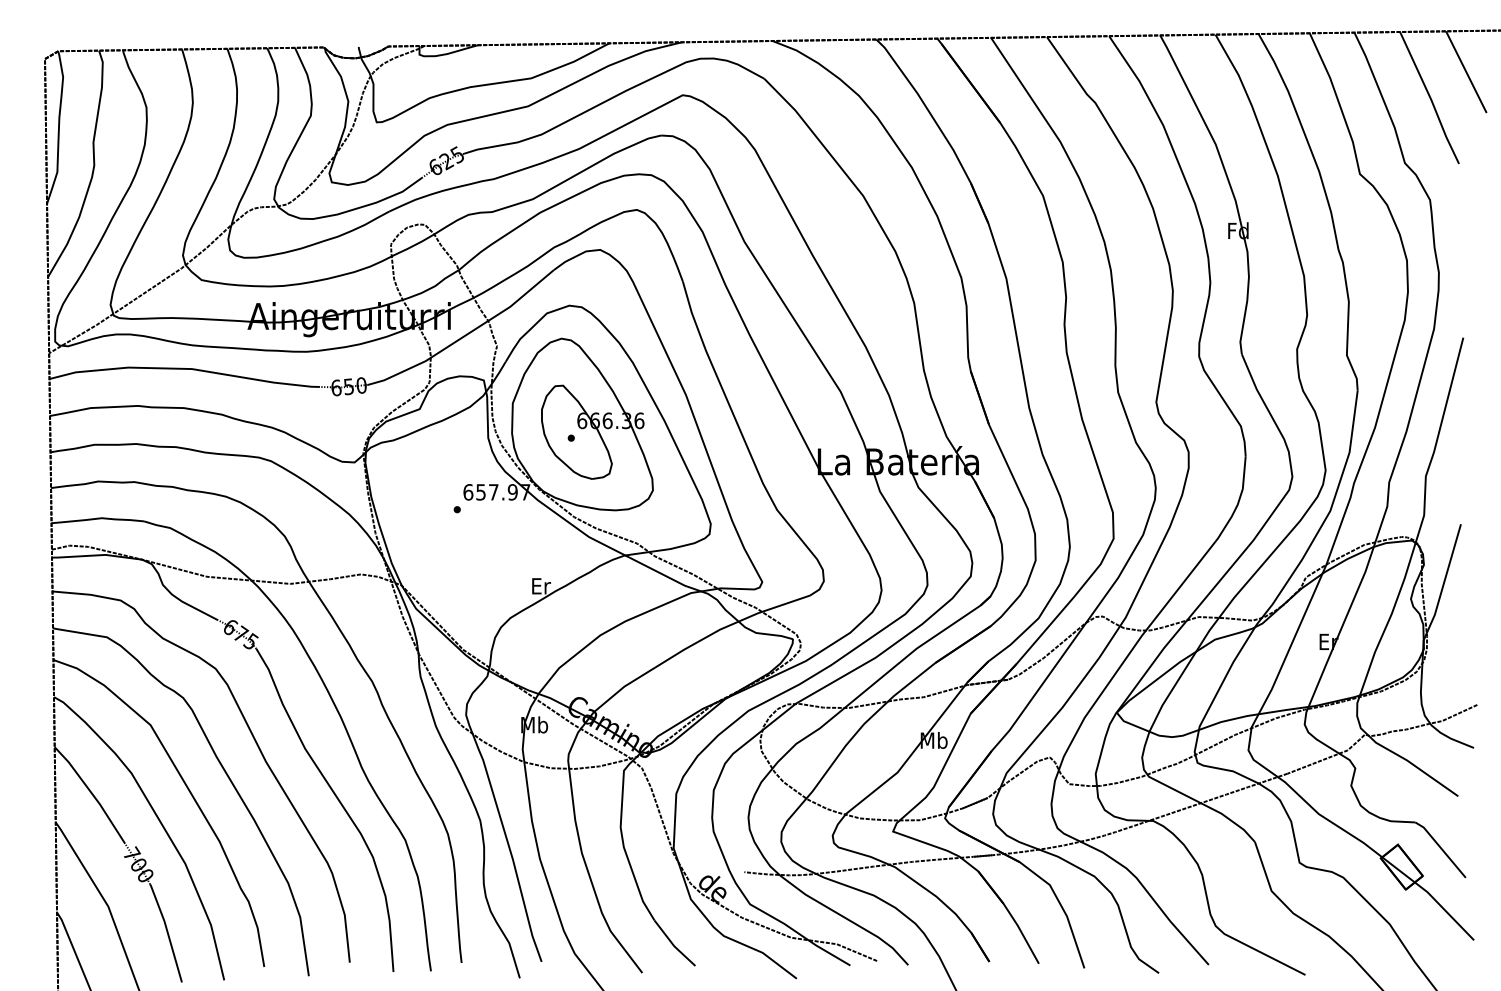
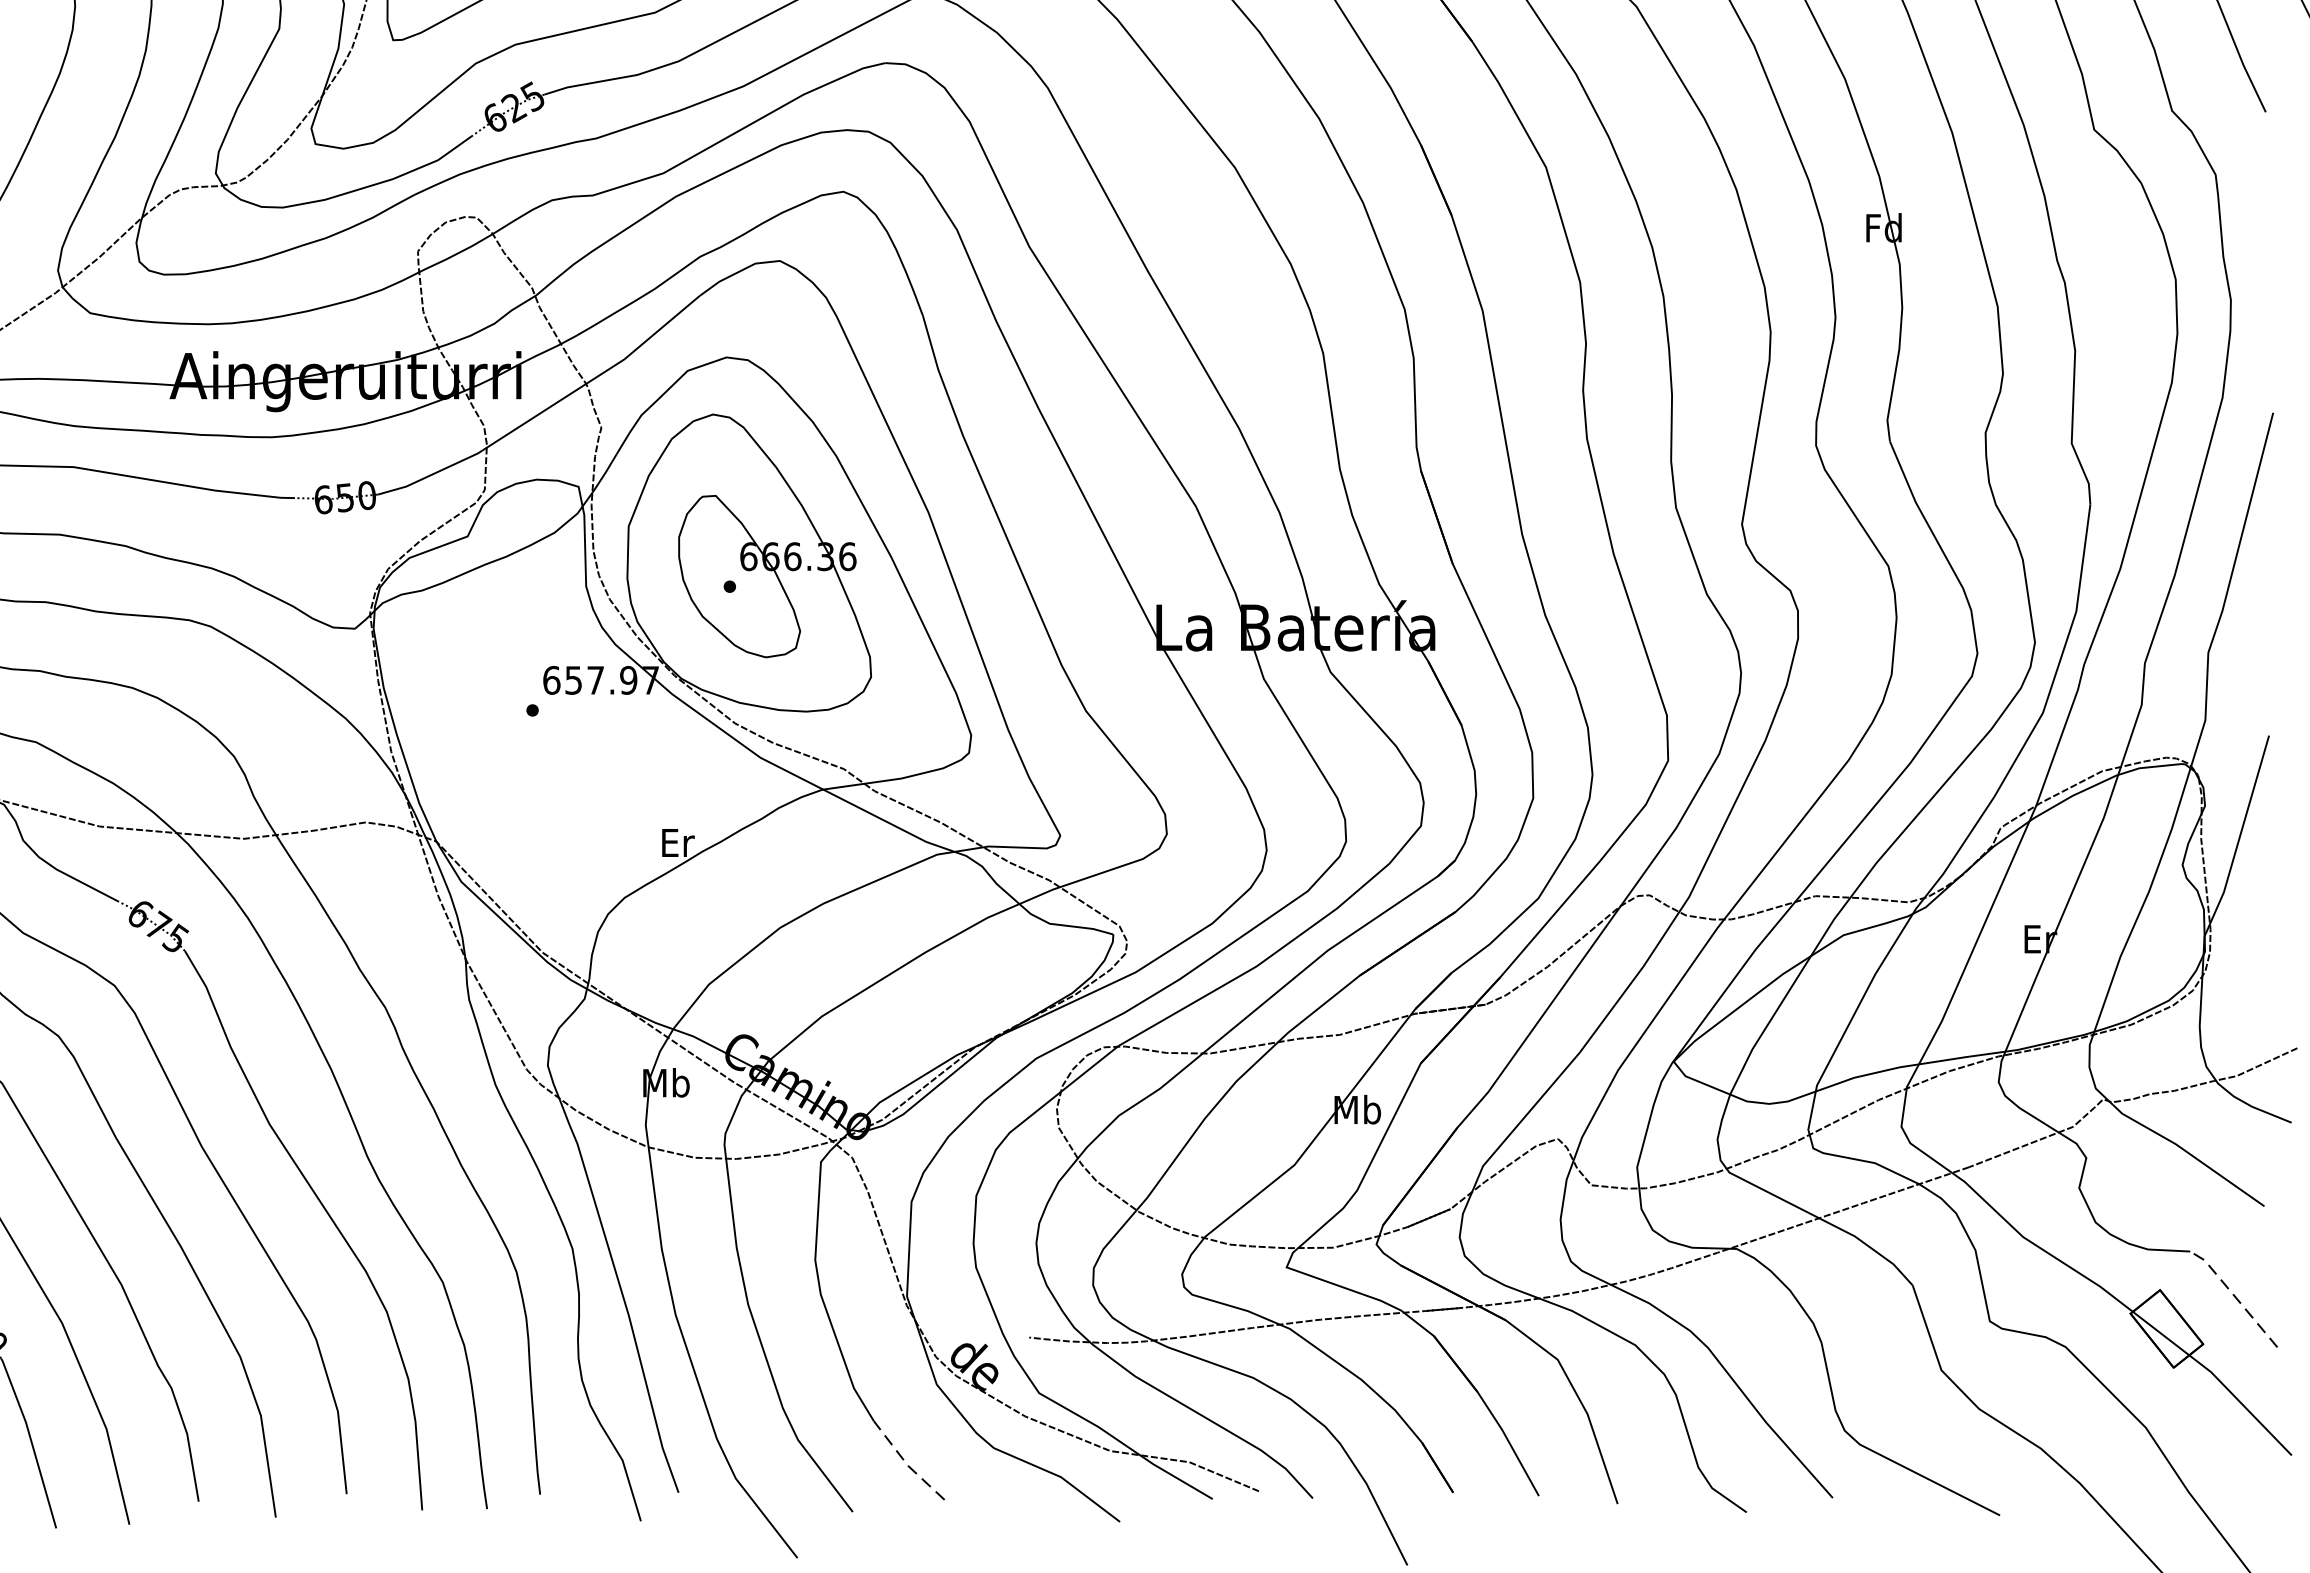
line: (1440, 848) -> (2233, 1296), solid -> dashed
line: (673, 944) -> (906, 1462), solid -> dashed

